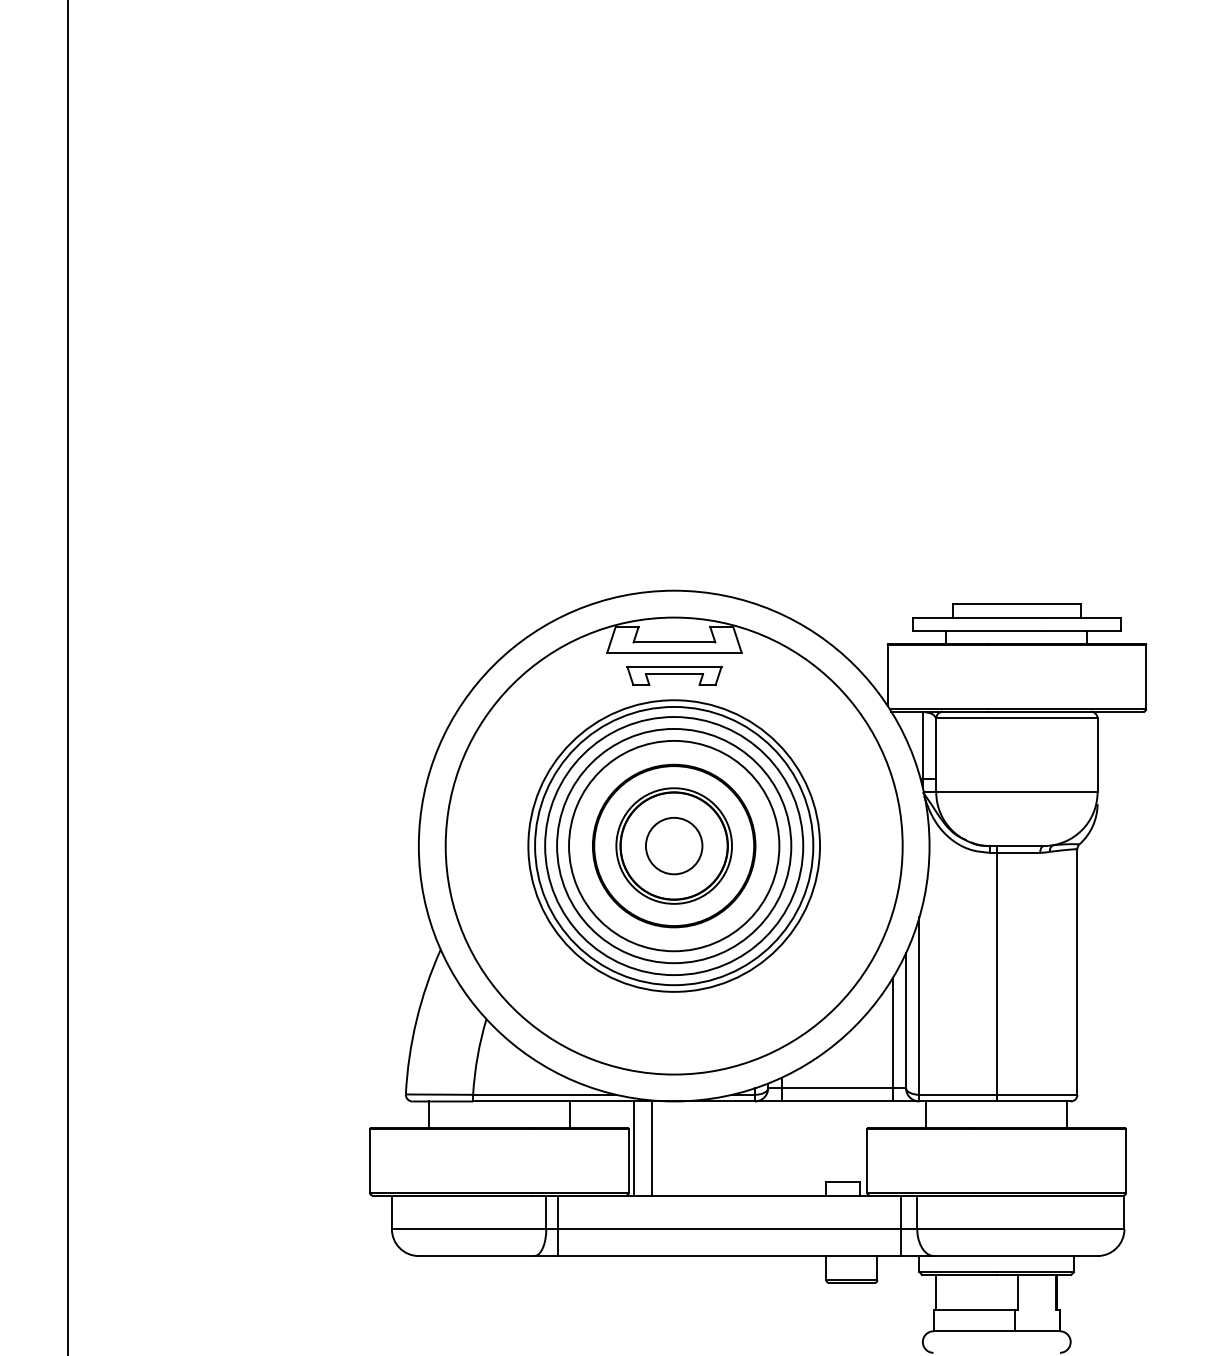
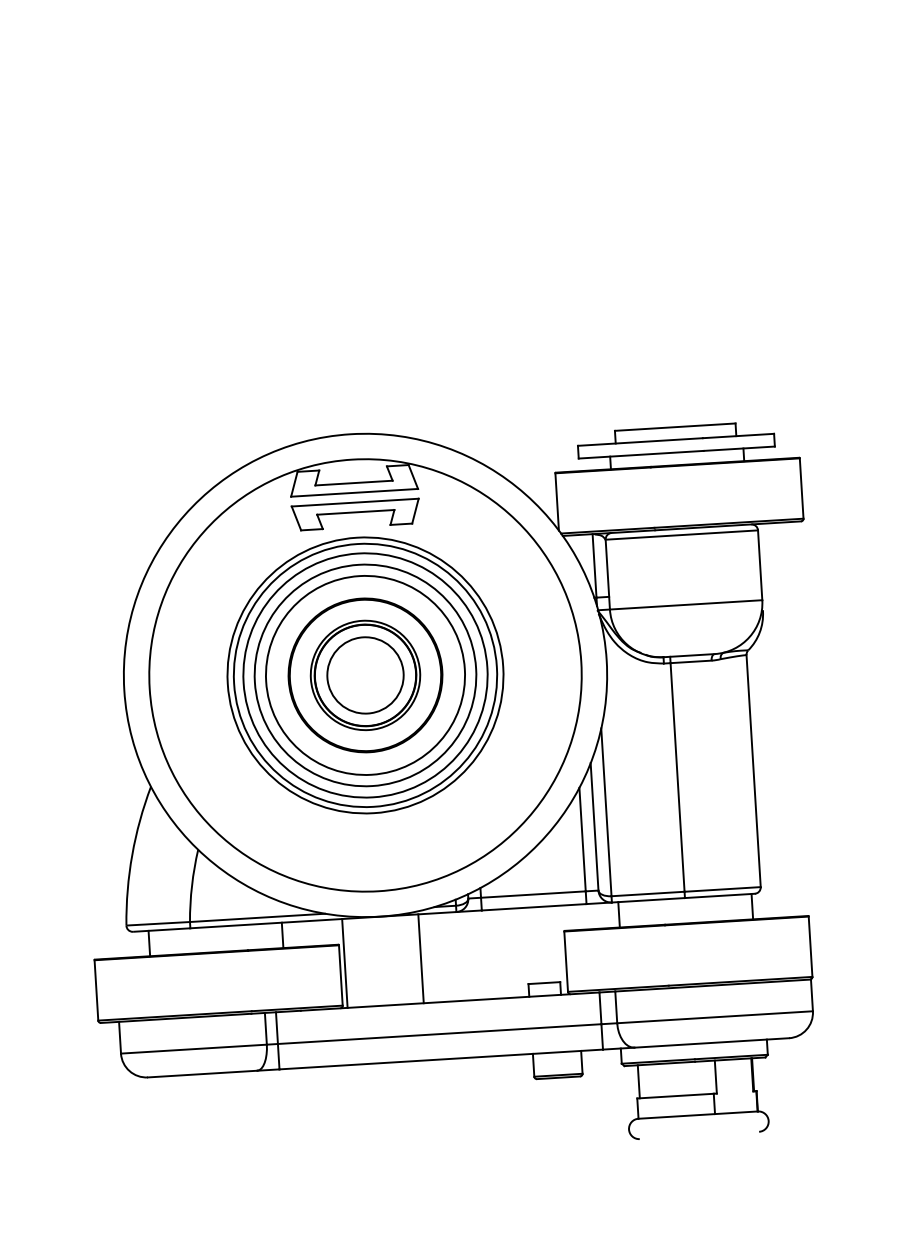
part: (674, 675) -> (355, 514), size x1.43
circle: (673, 845) -> (364, 674), size x1.43
line: (652, 1148) -> (421, 958), moved

